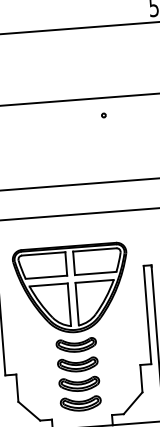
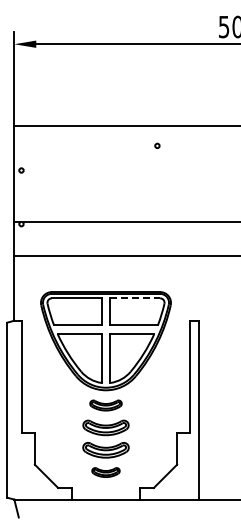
line: (95, 250) -> (135, 298), solid -> dashed
part: (76, 345) -> (105, 405), size x0.7
part: (80, 403) -> (105, 472), size x0.6

